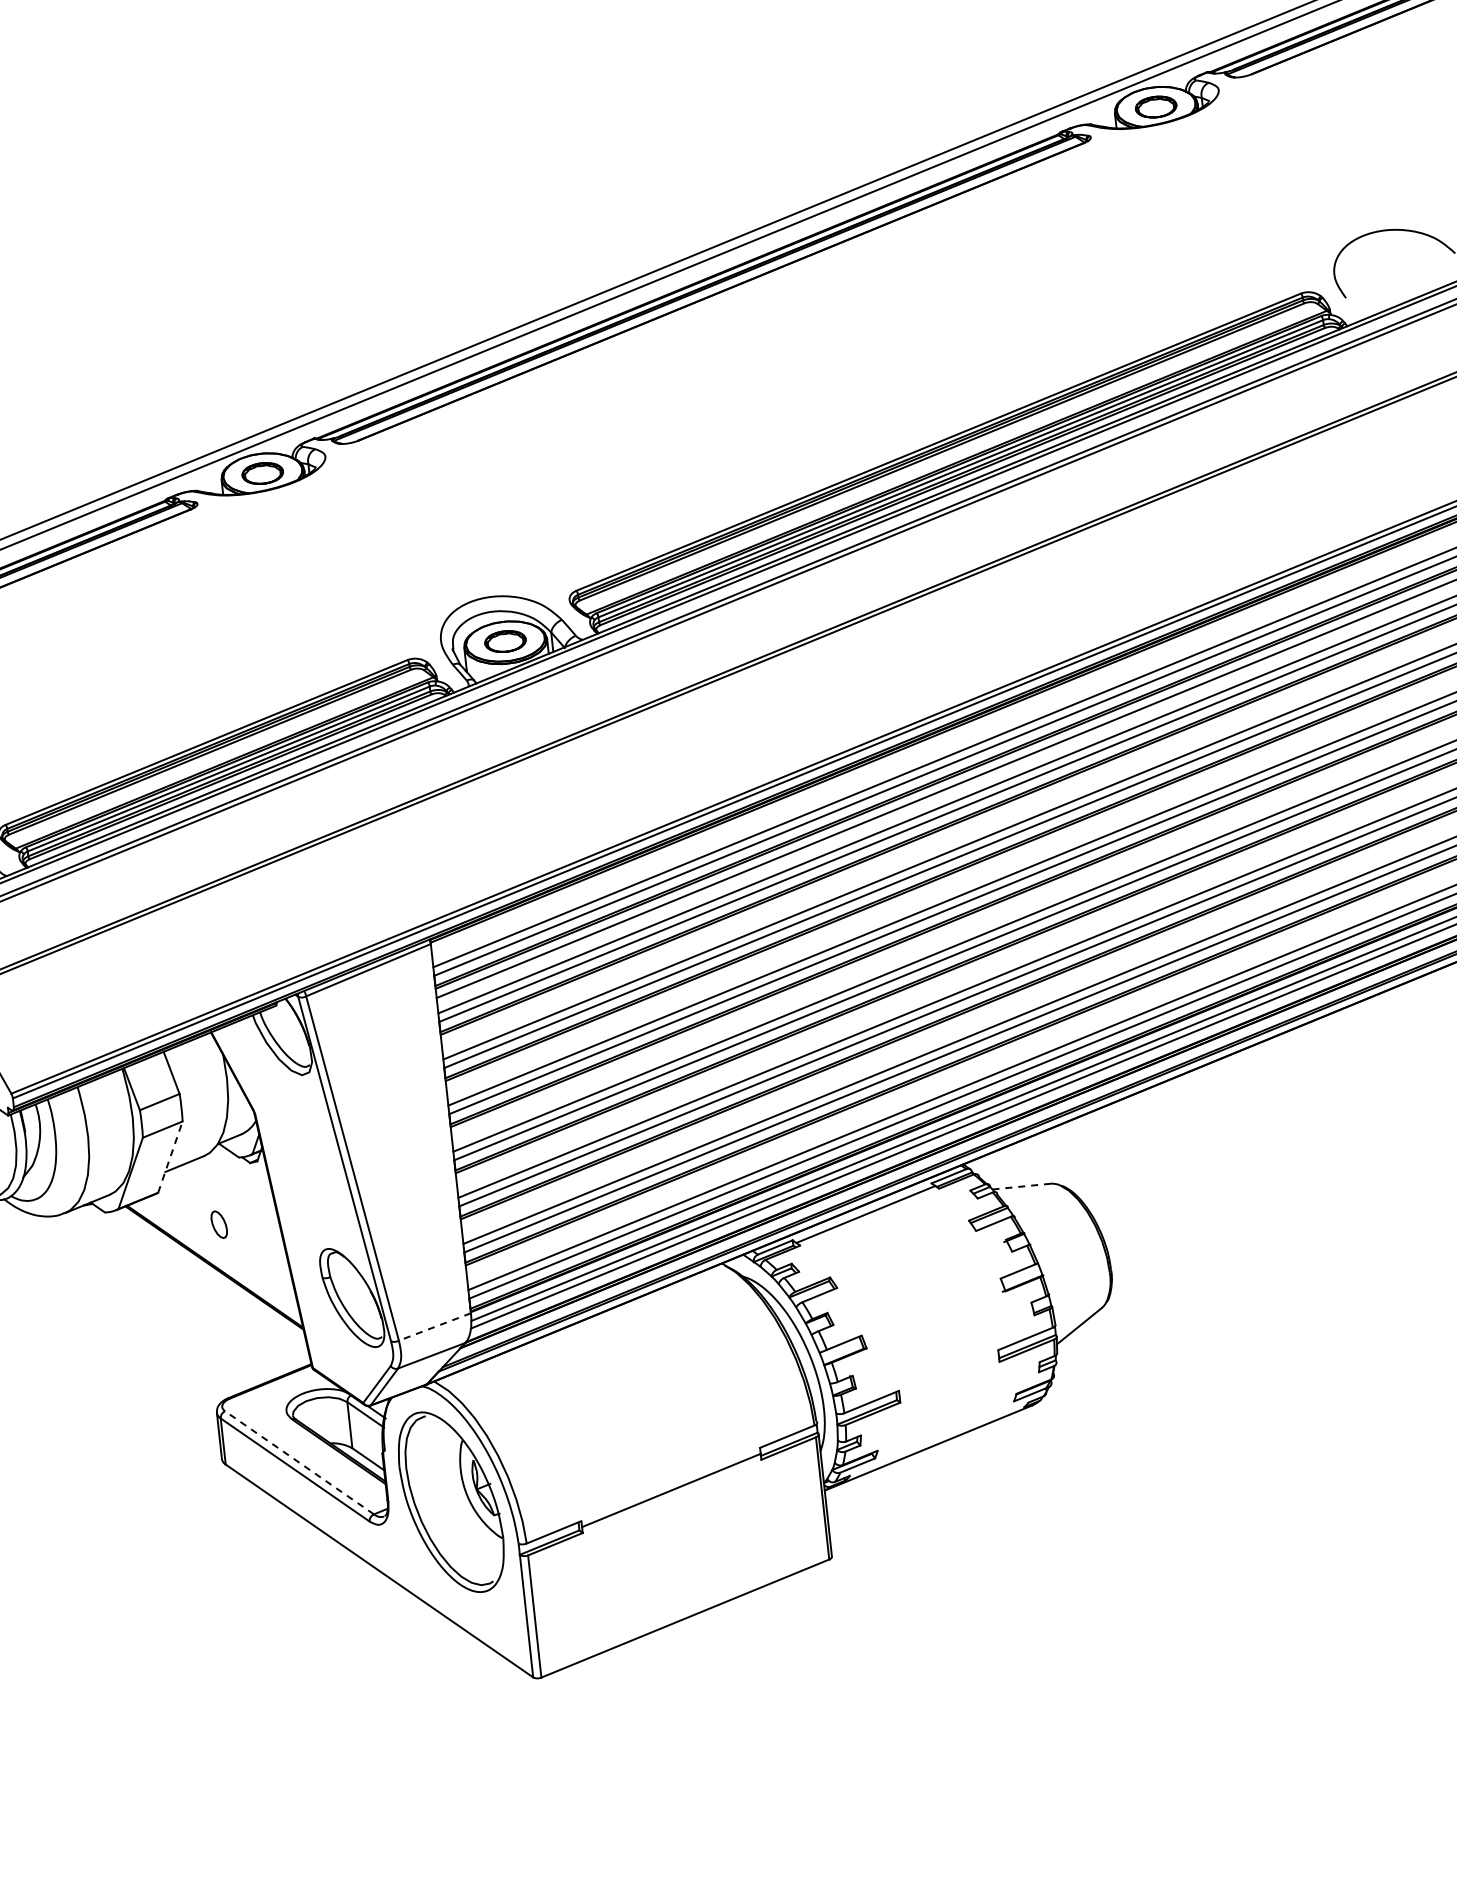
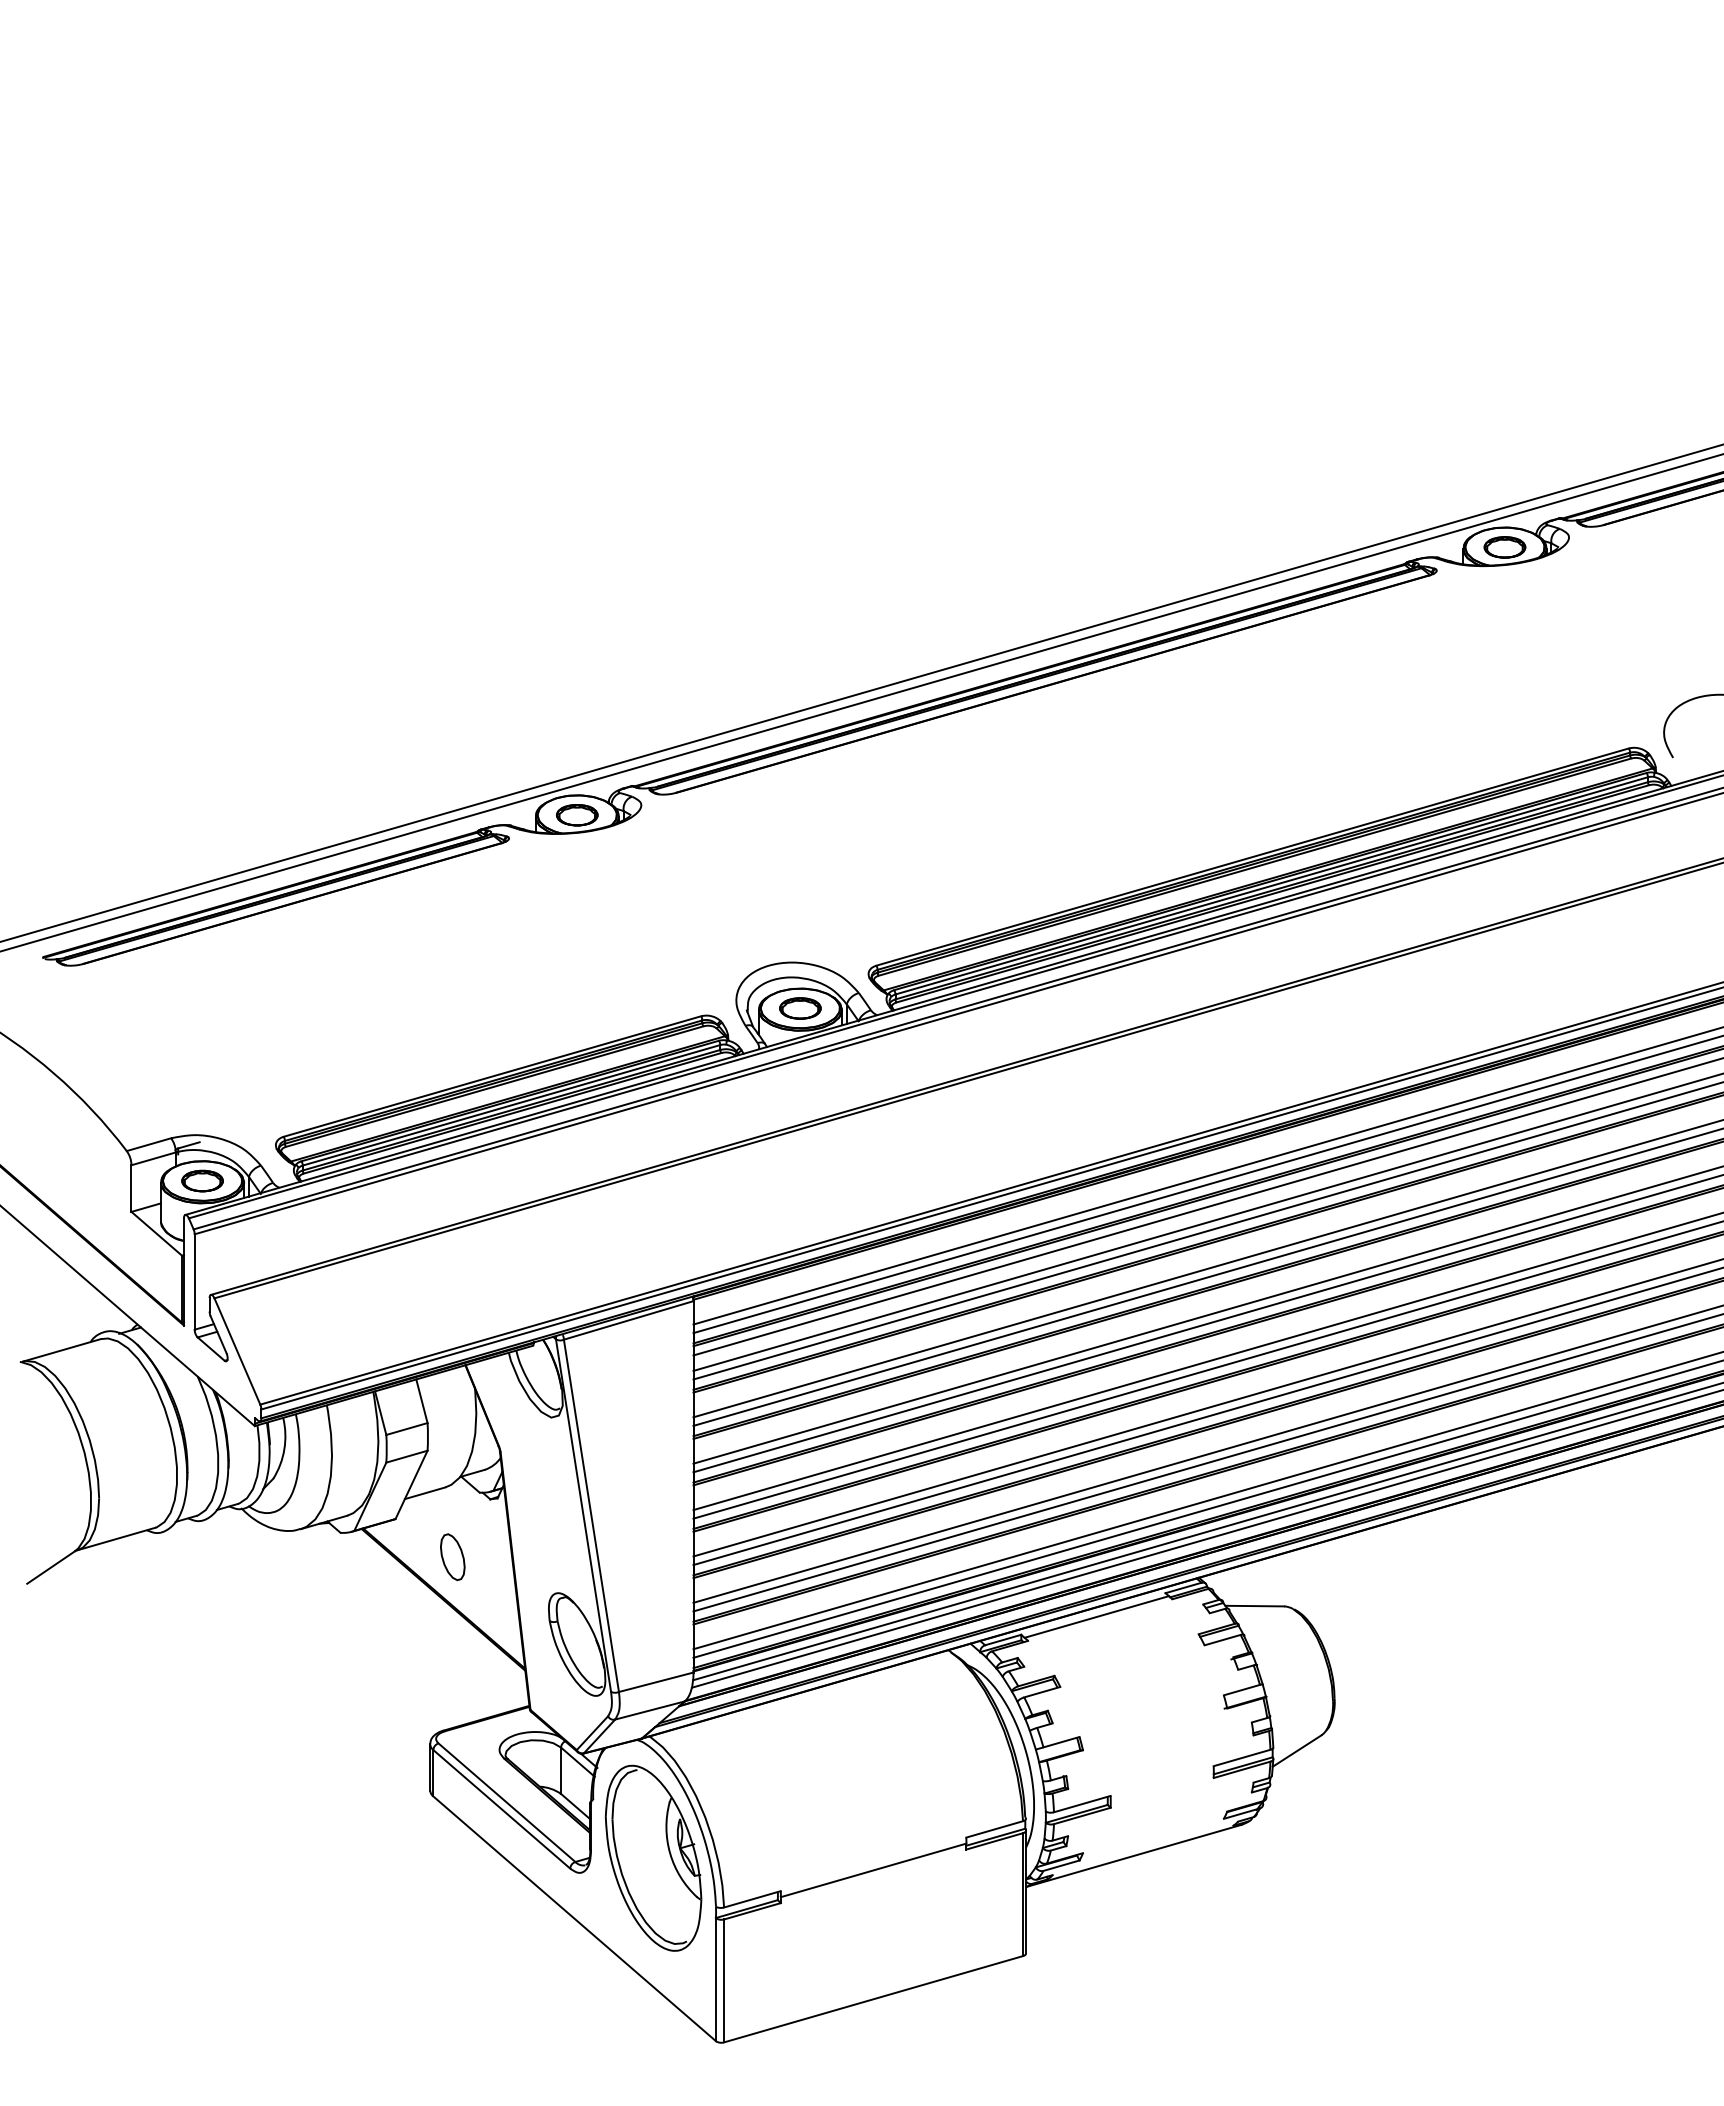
line: (170, 1156) -> (411, 1484), dashed -> solid
line: (1021, 1187) -> (1254, 1606), dashed -> solid
part: (218, 1224) -> (452, 1557), size x1.67
line: (435, 1327) -> (656, 1682), dashed -> solid
line: (299, 1462) -> (506, 1802), dashed -> solid

